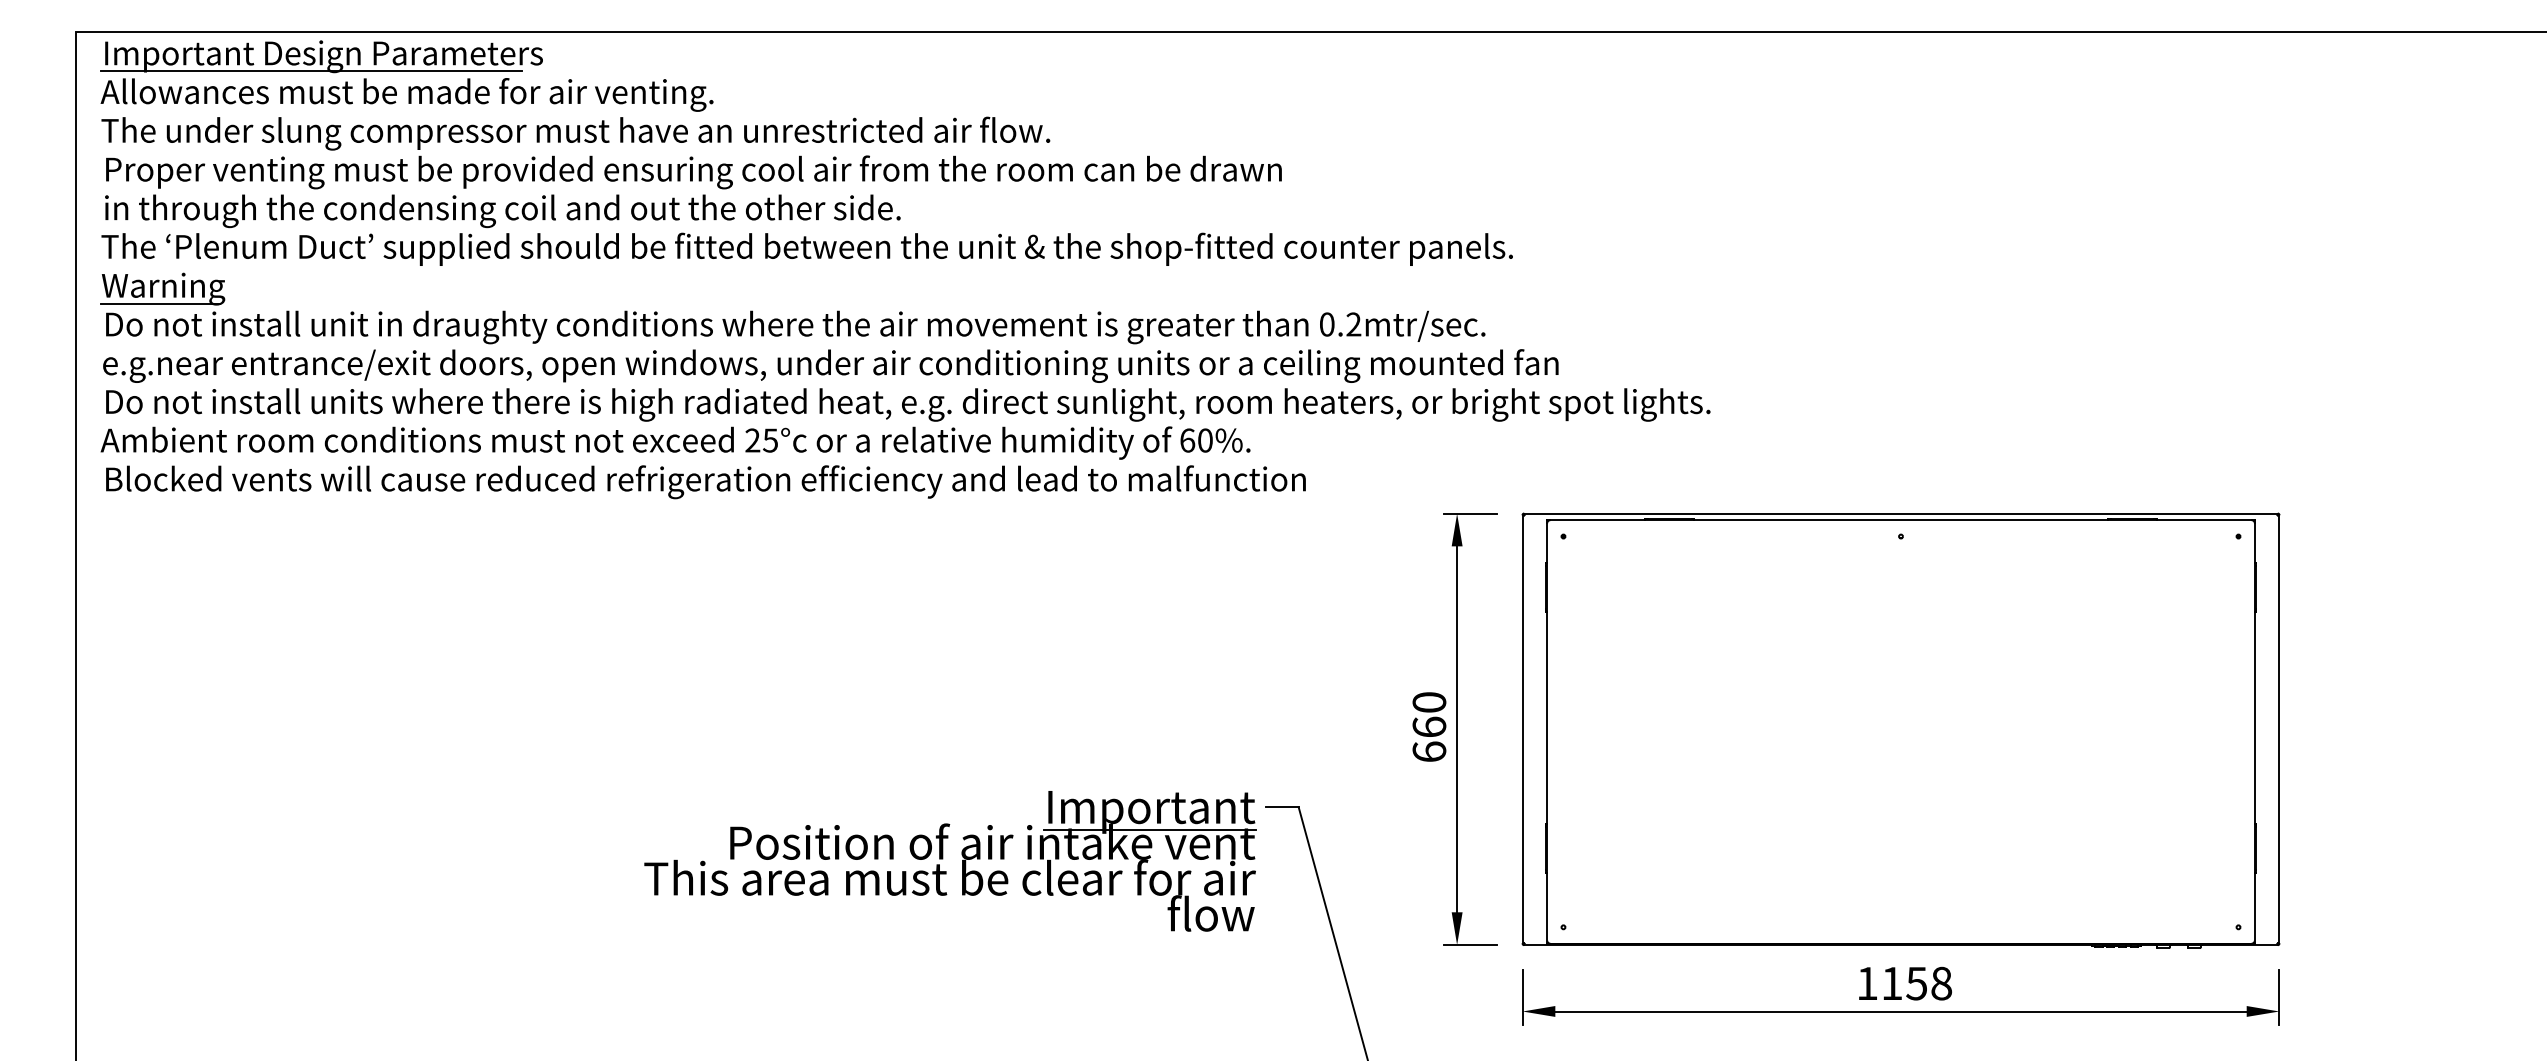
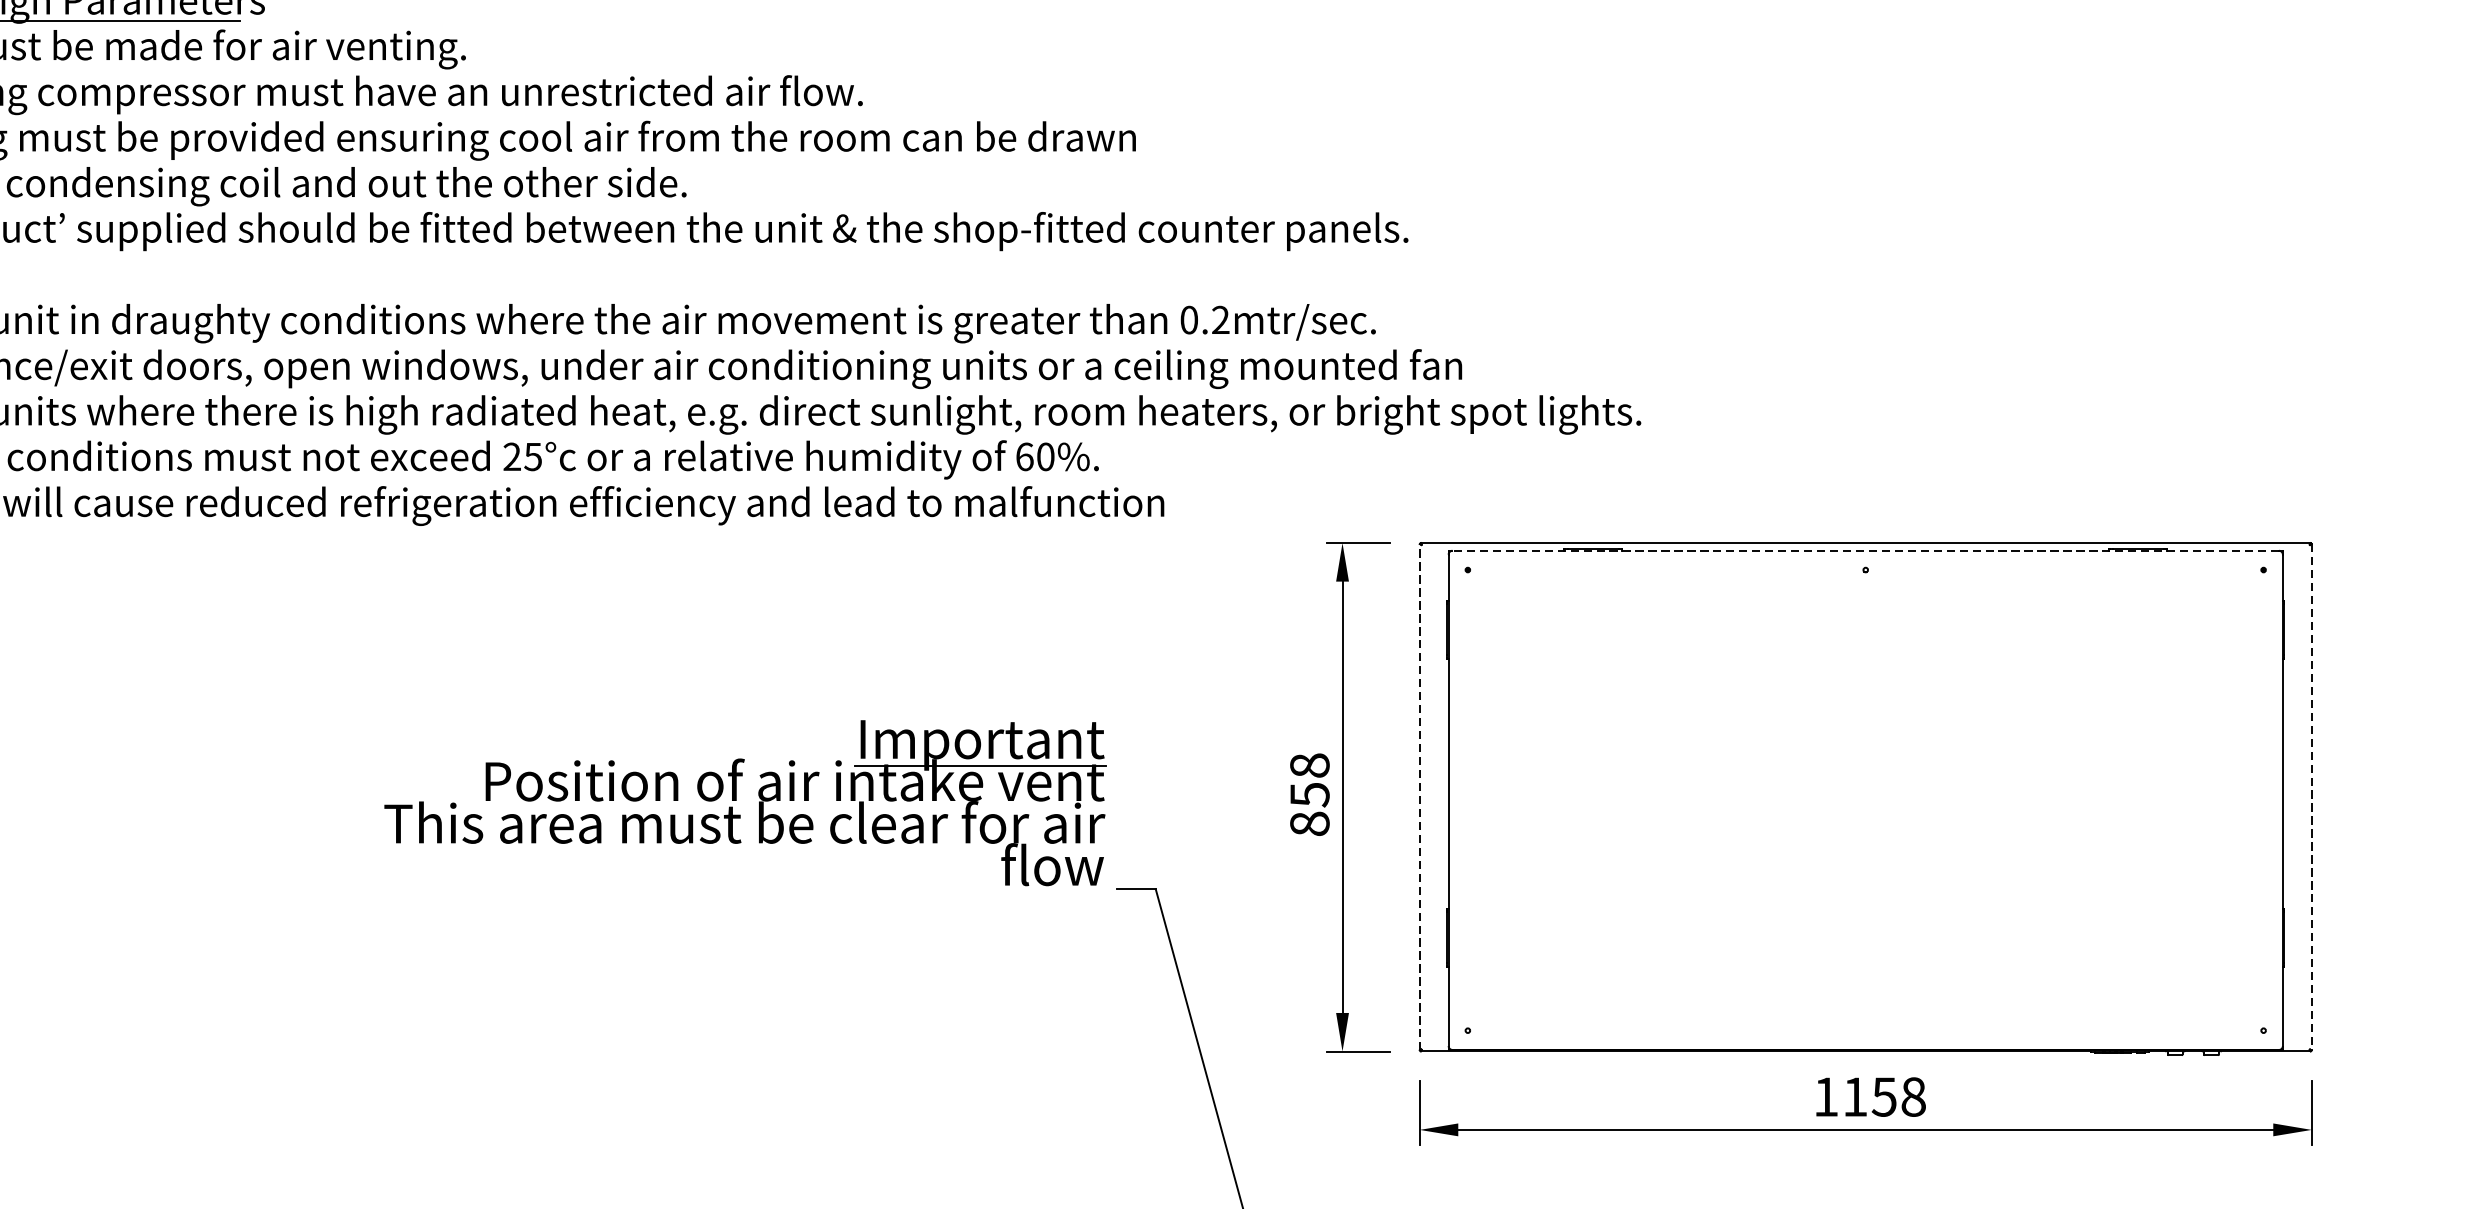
line: (1901, 520) -> (1866, 551), solid -> dashed
text: (1429, 727) -> (1309, 795), 660 -> 858
line: (1522, 729) -> (1419, 797), solid -> dashed
line: (2279, 729) -> (2311, 797), solid -> dashed
part: (943, 858) -> (737, 799), moved

